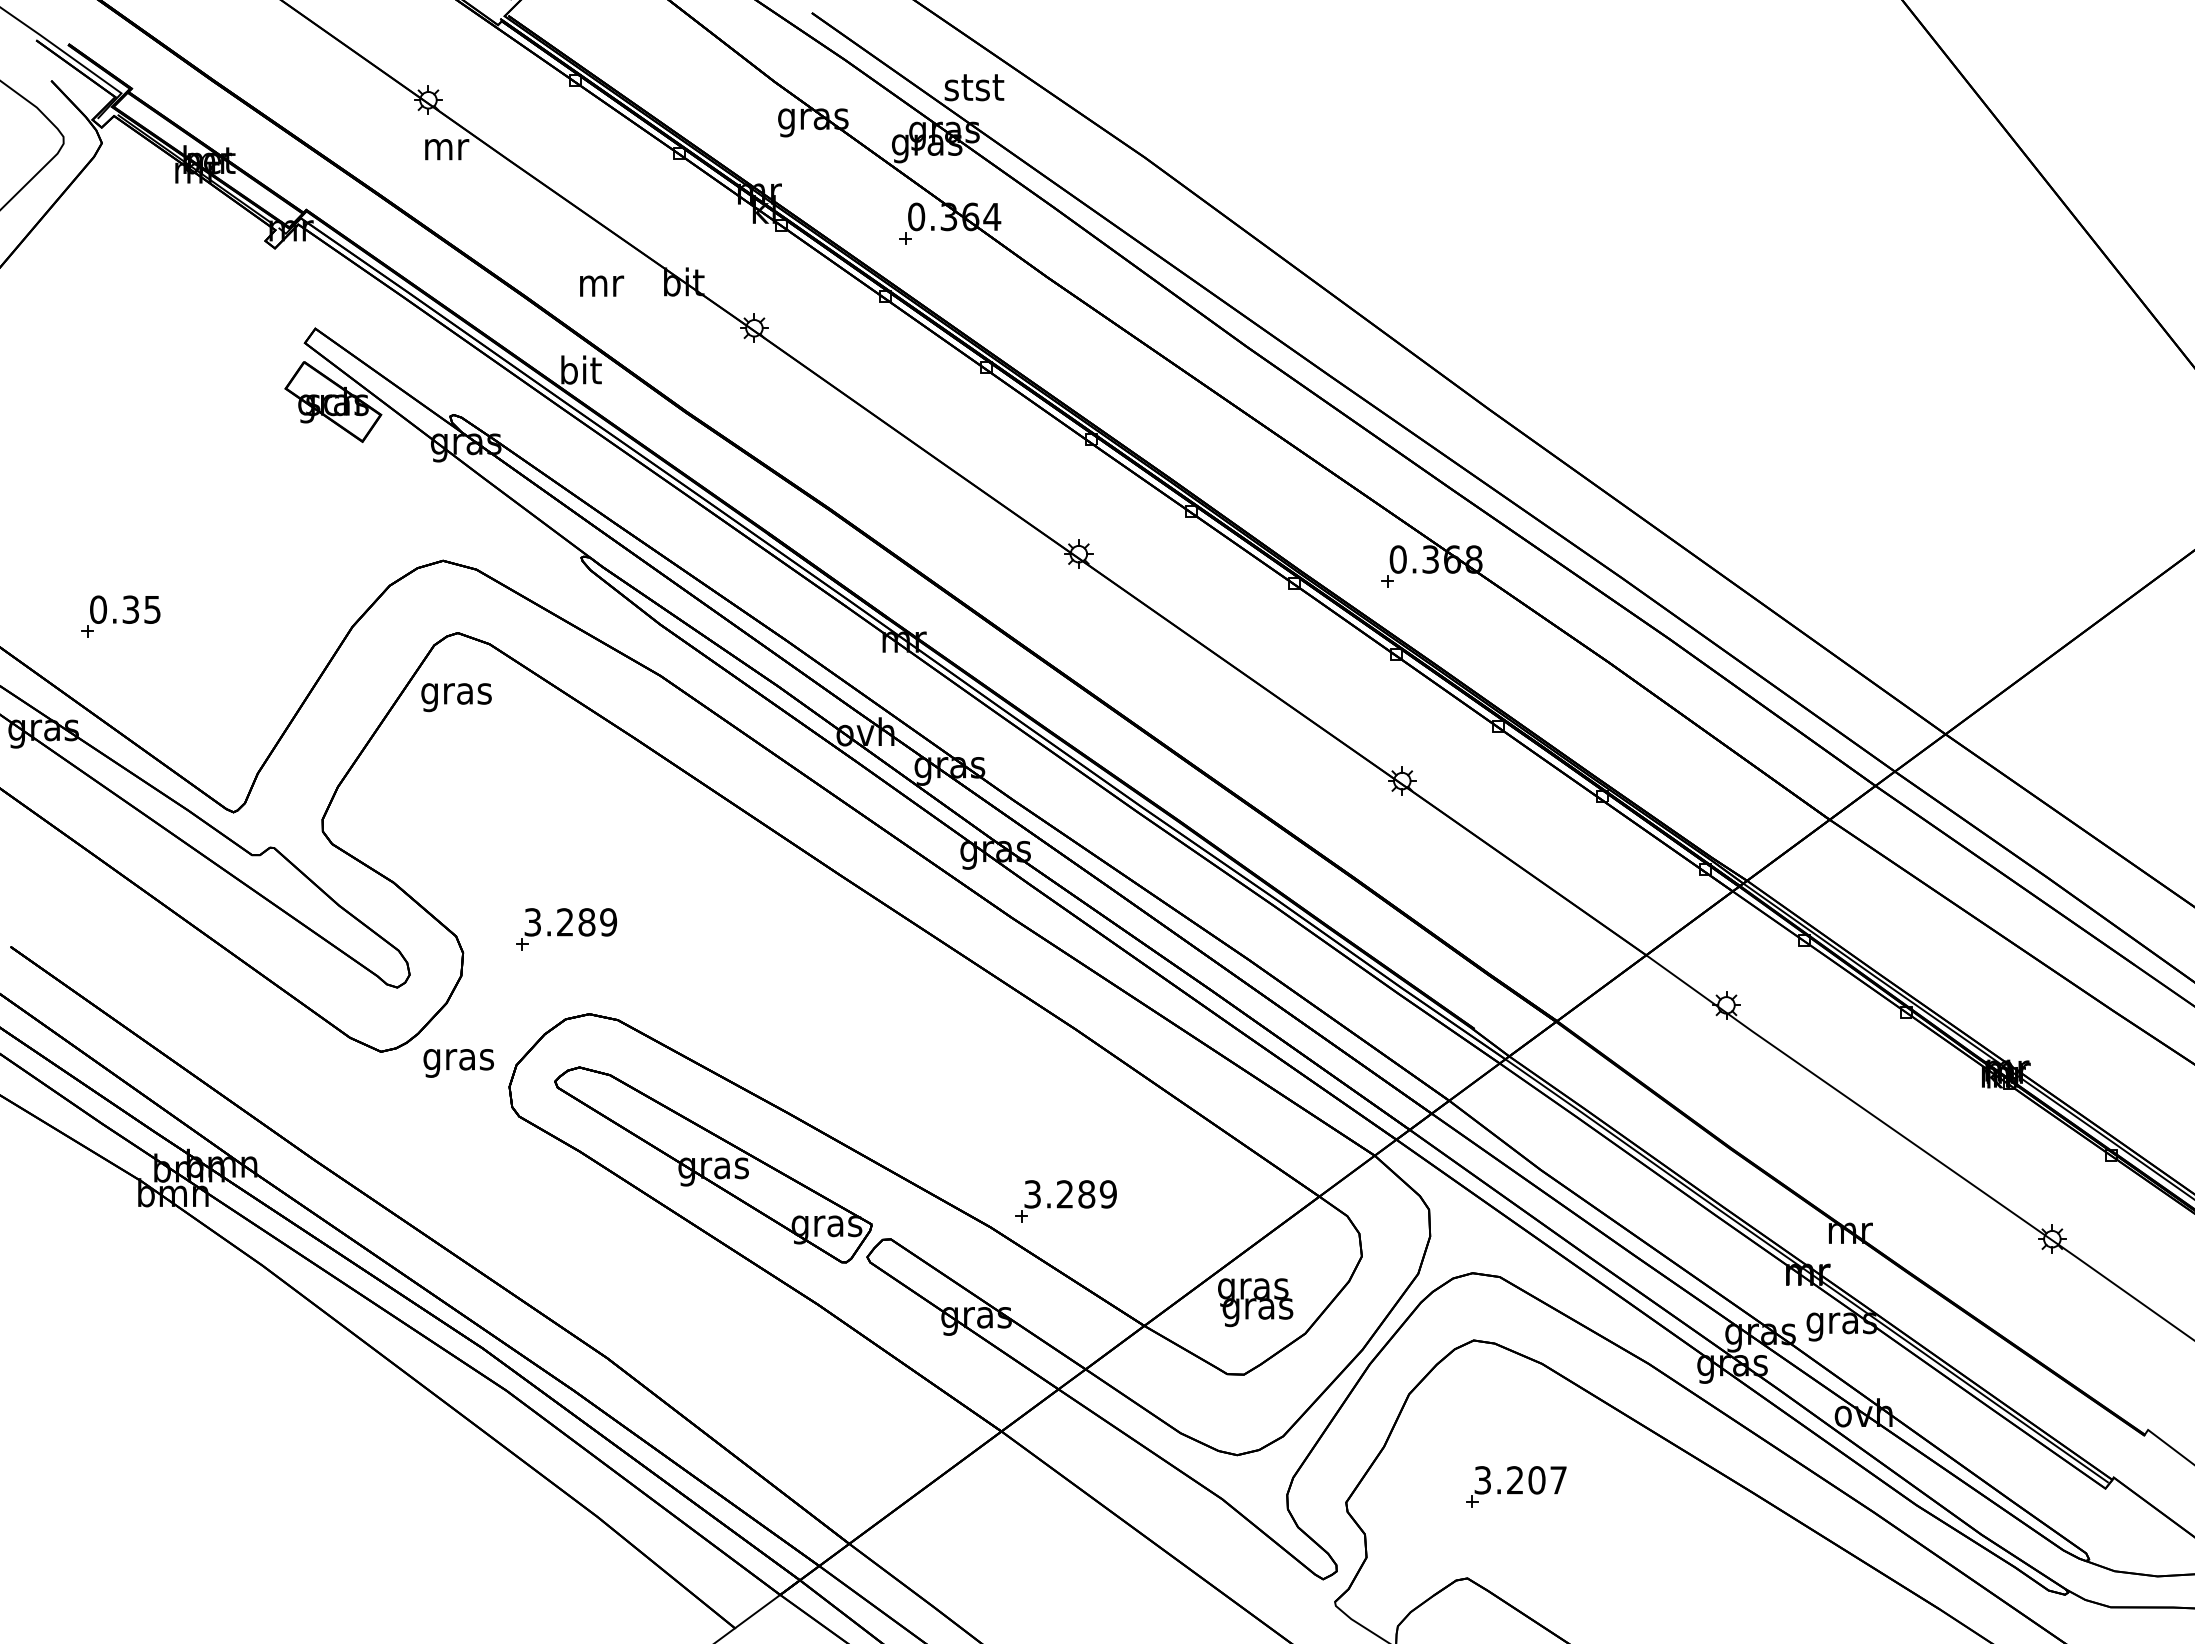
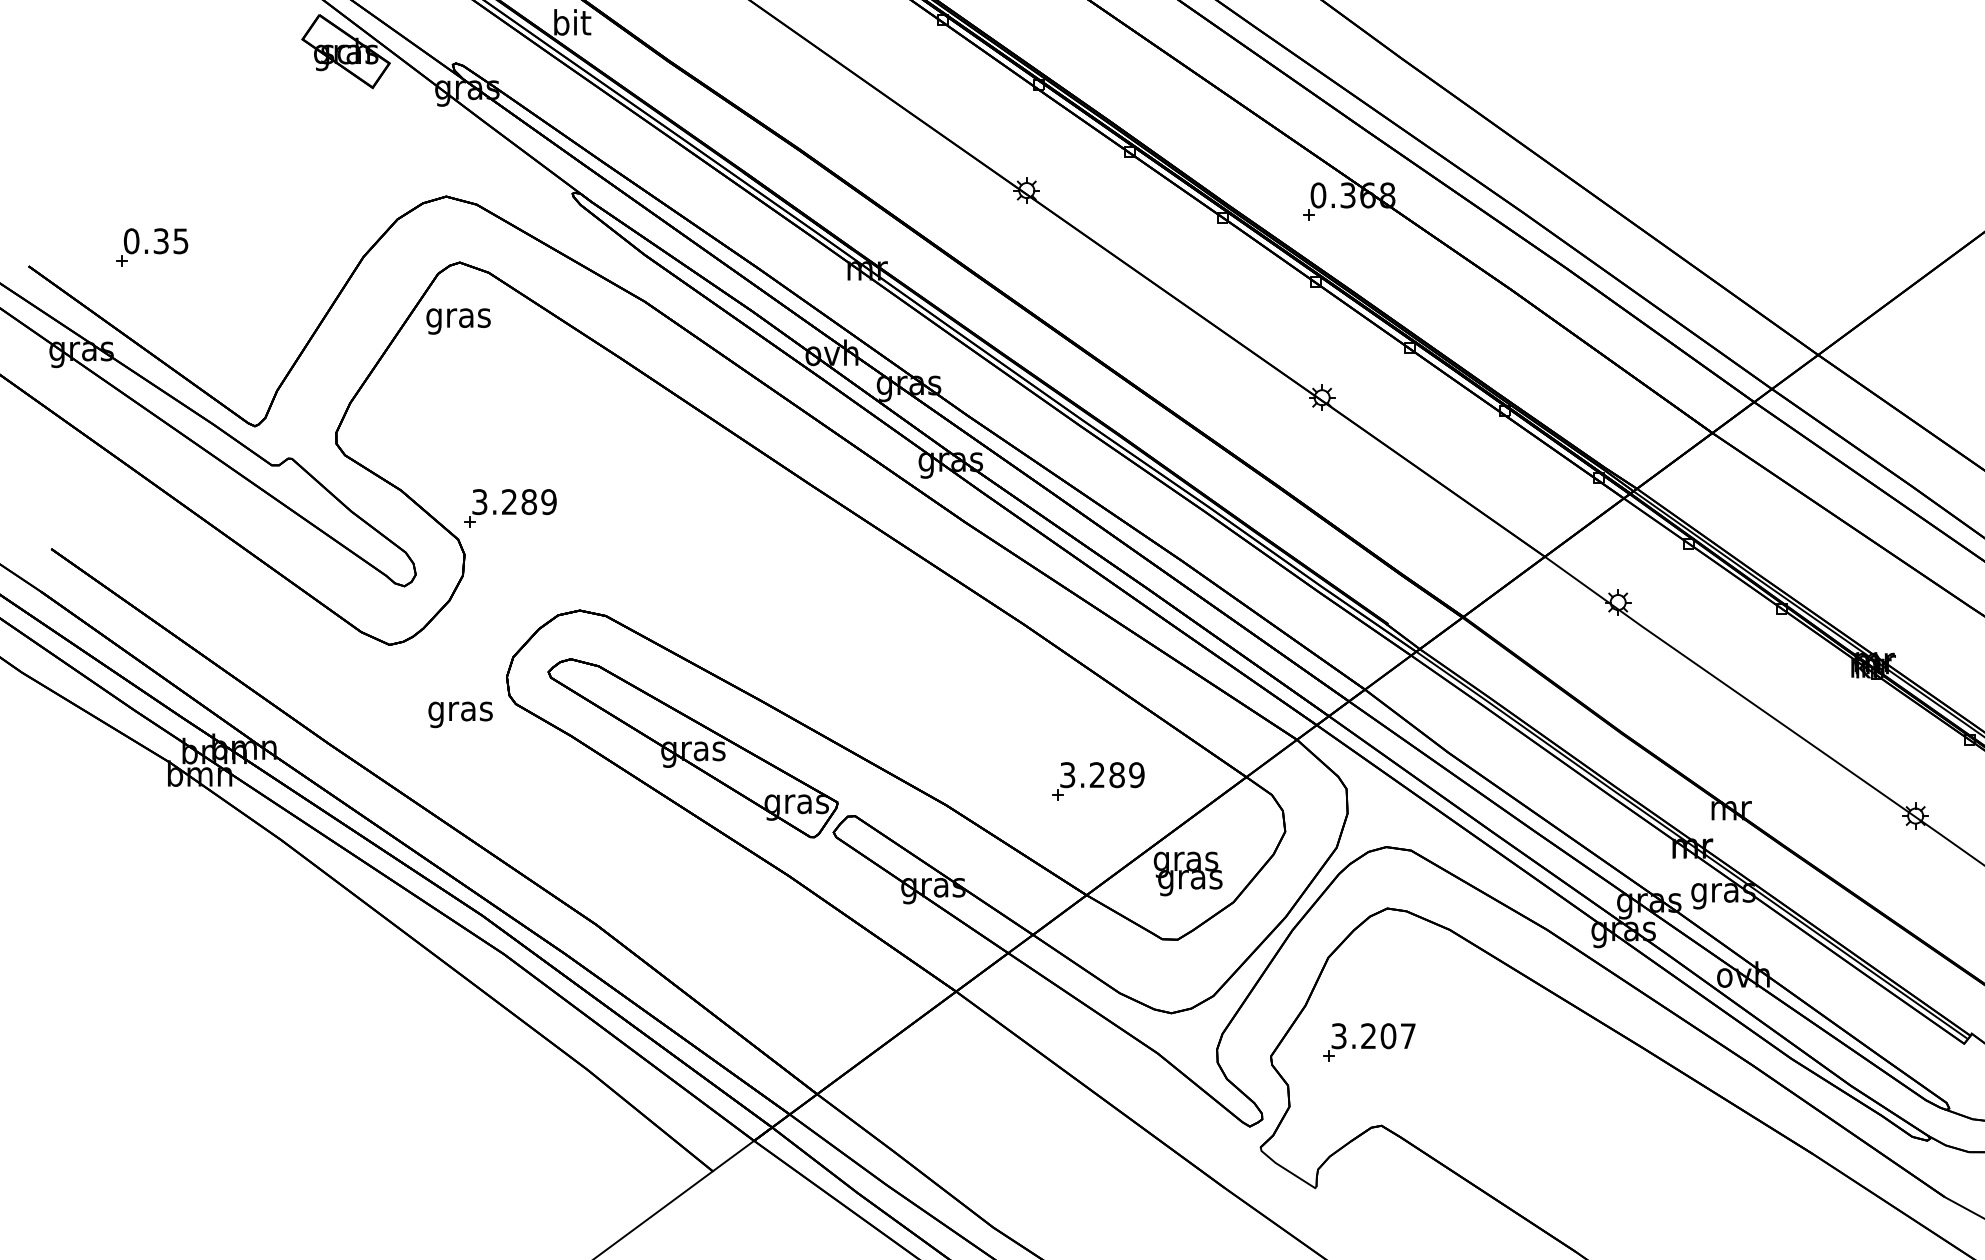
part: (566, 929) -> (510, 508), moved
text: (458, 1063) -> (460, 714), moved
part: (1065, 1201) -> (1097, 781), moved
part: (1516, 1486) -> (1369, 1041), moved

